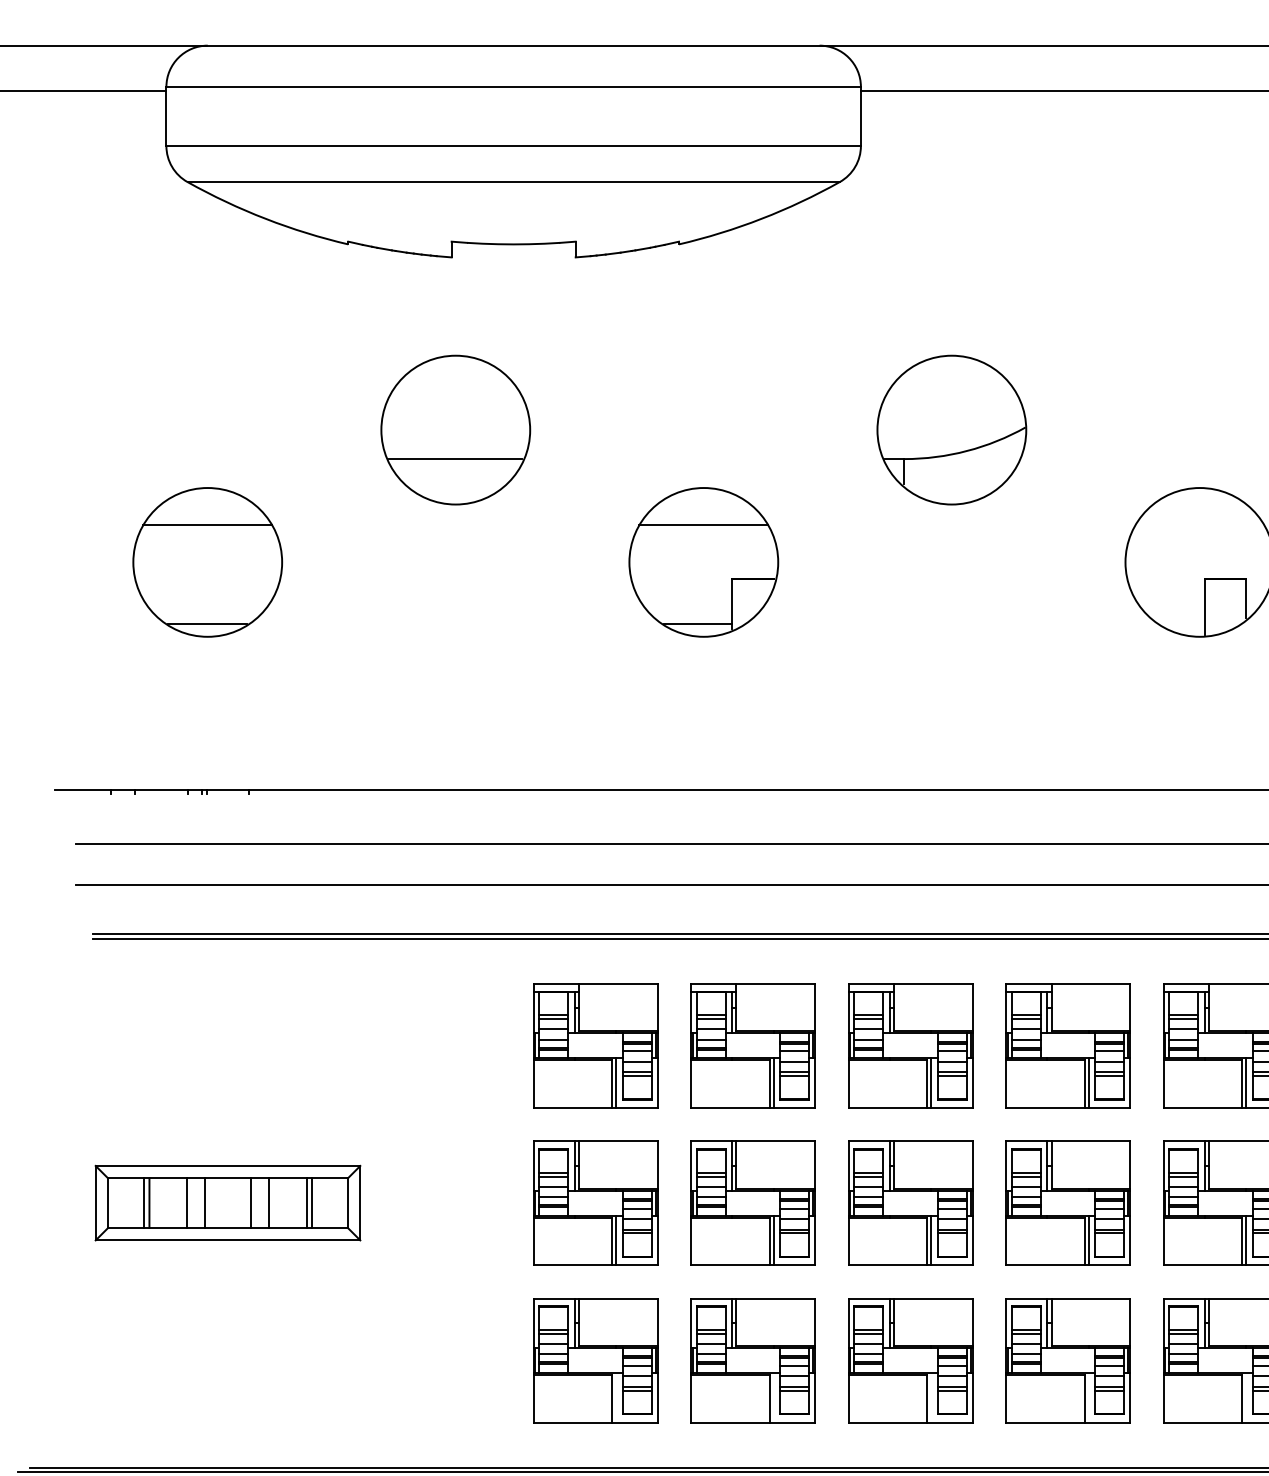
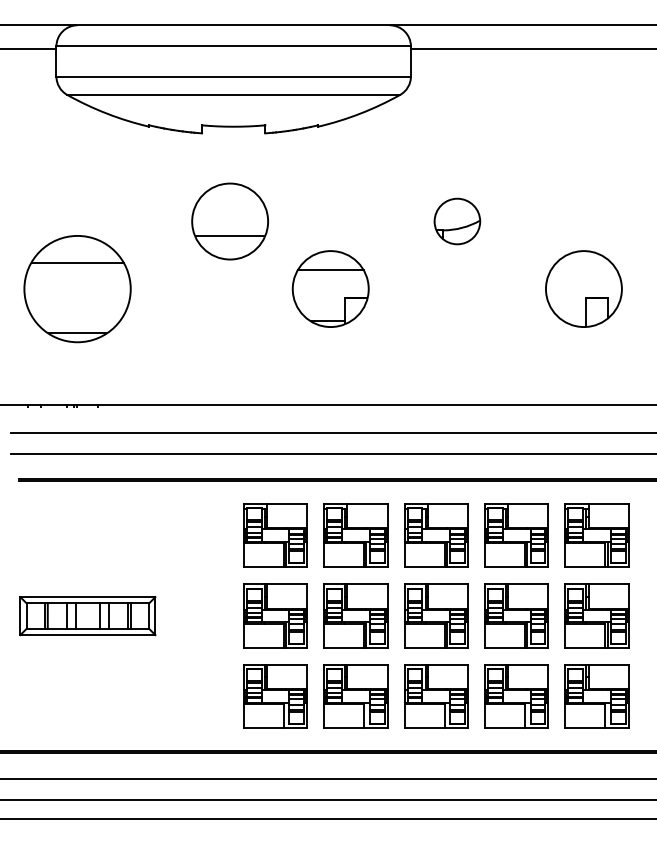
part: (454, 430) -> (229, 221), moved
part: (952, 430) -> (457, 221), size x0.6
part: (207, 561) -> (77, 288), size x1.4

